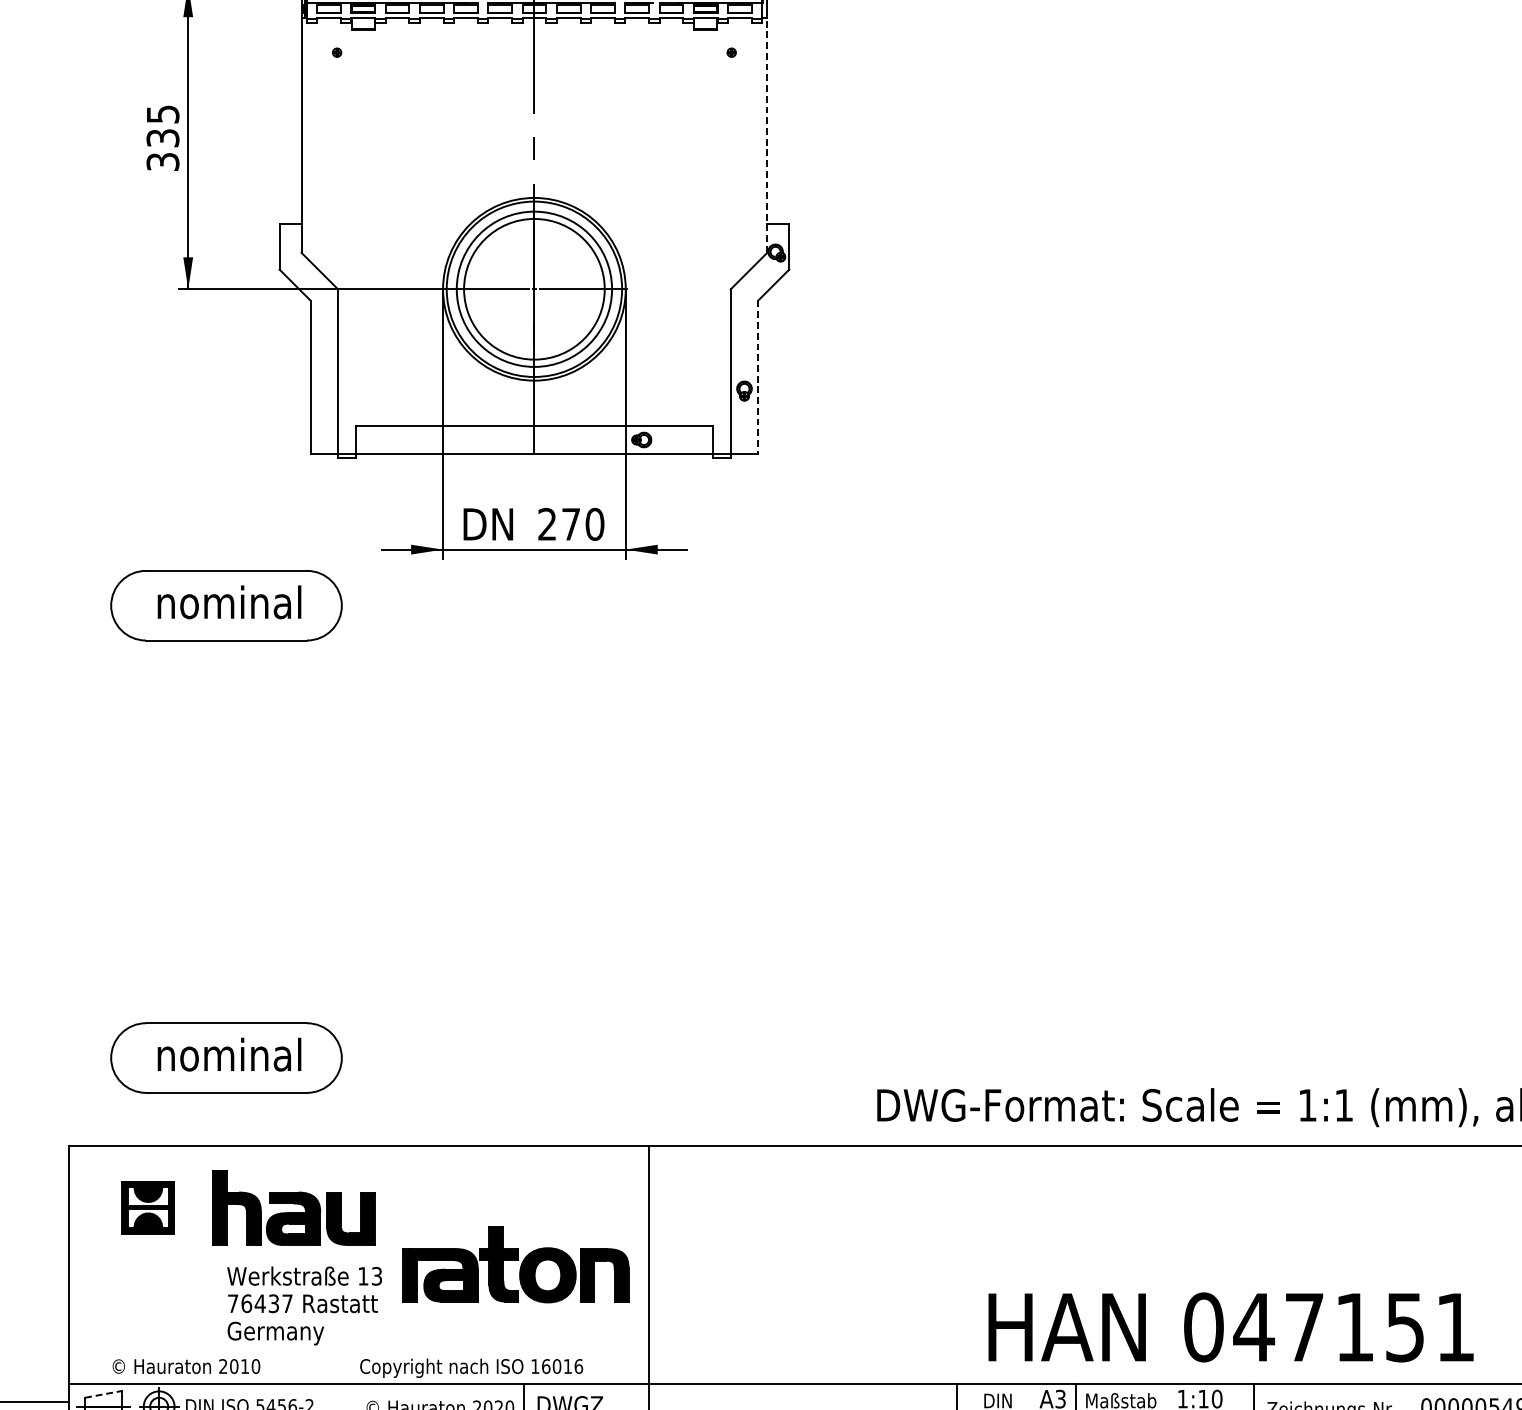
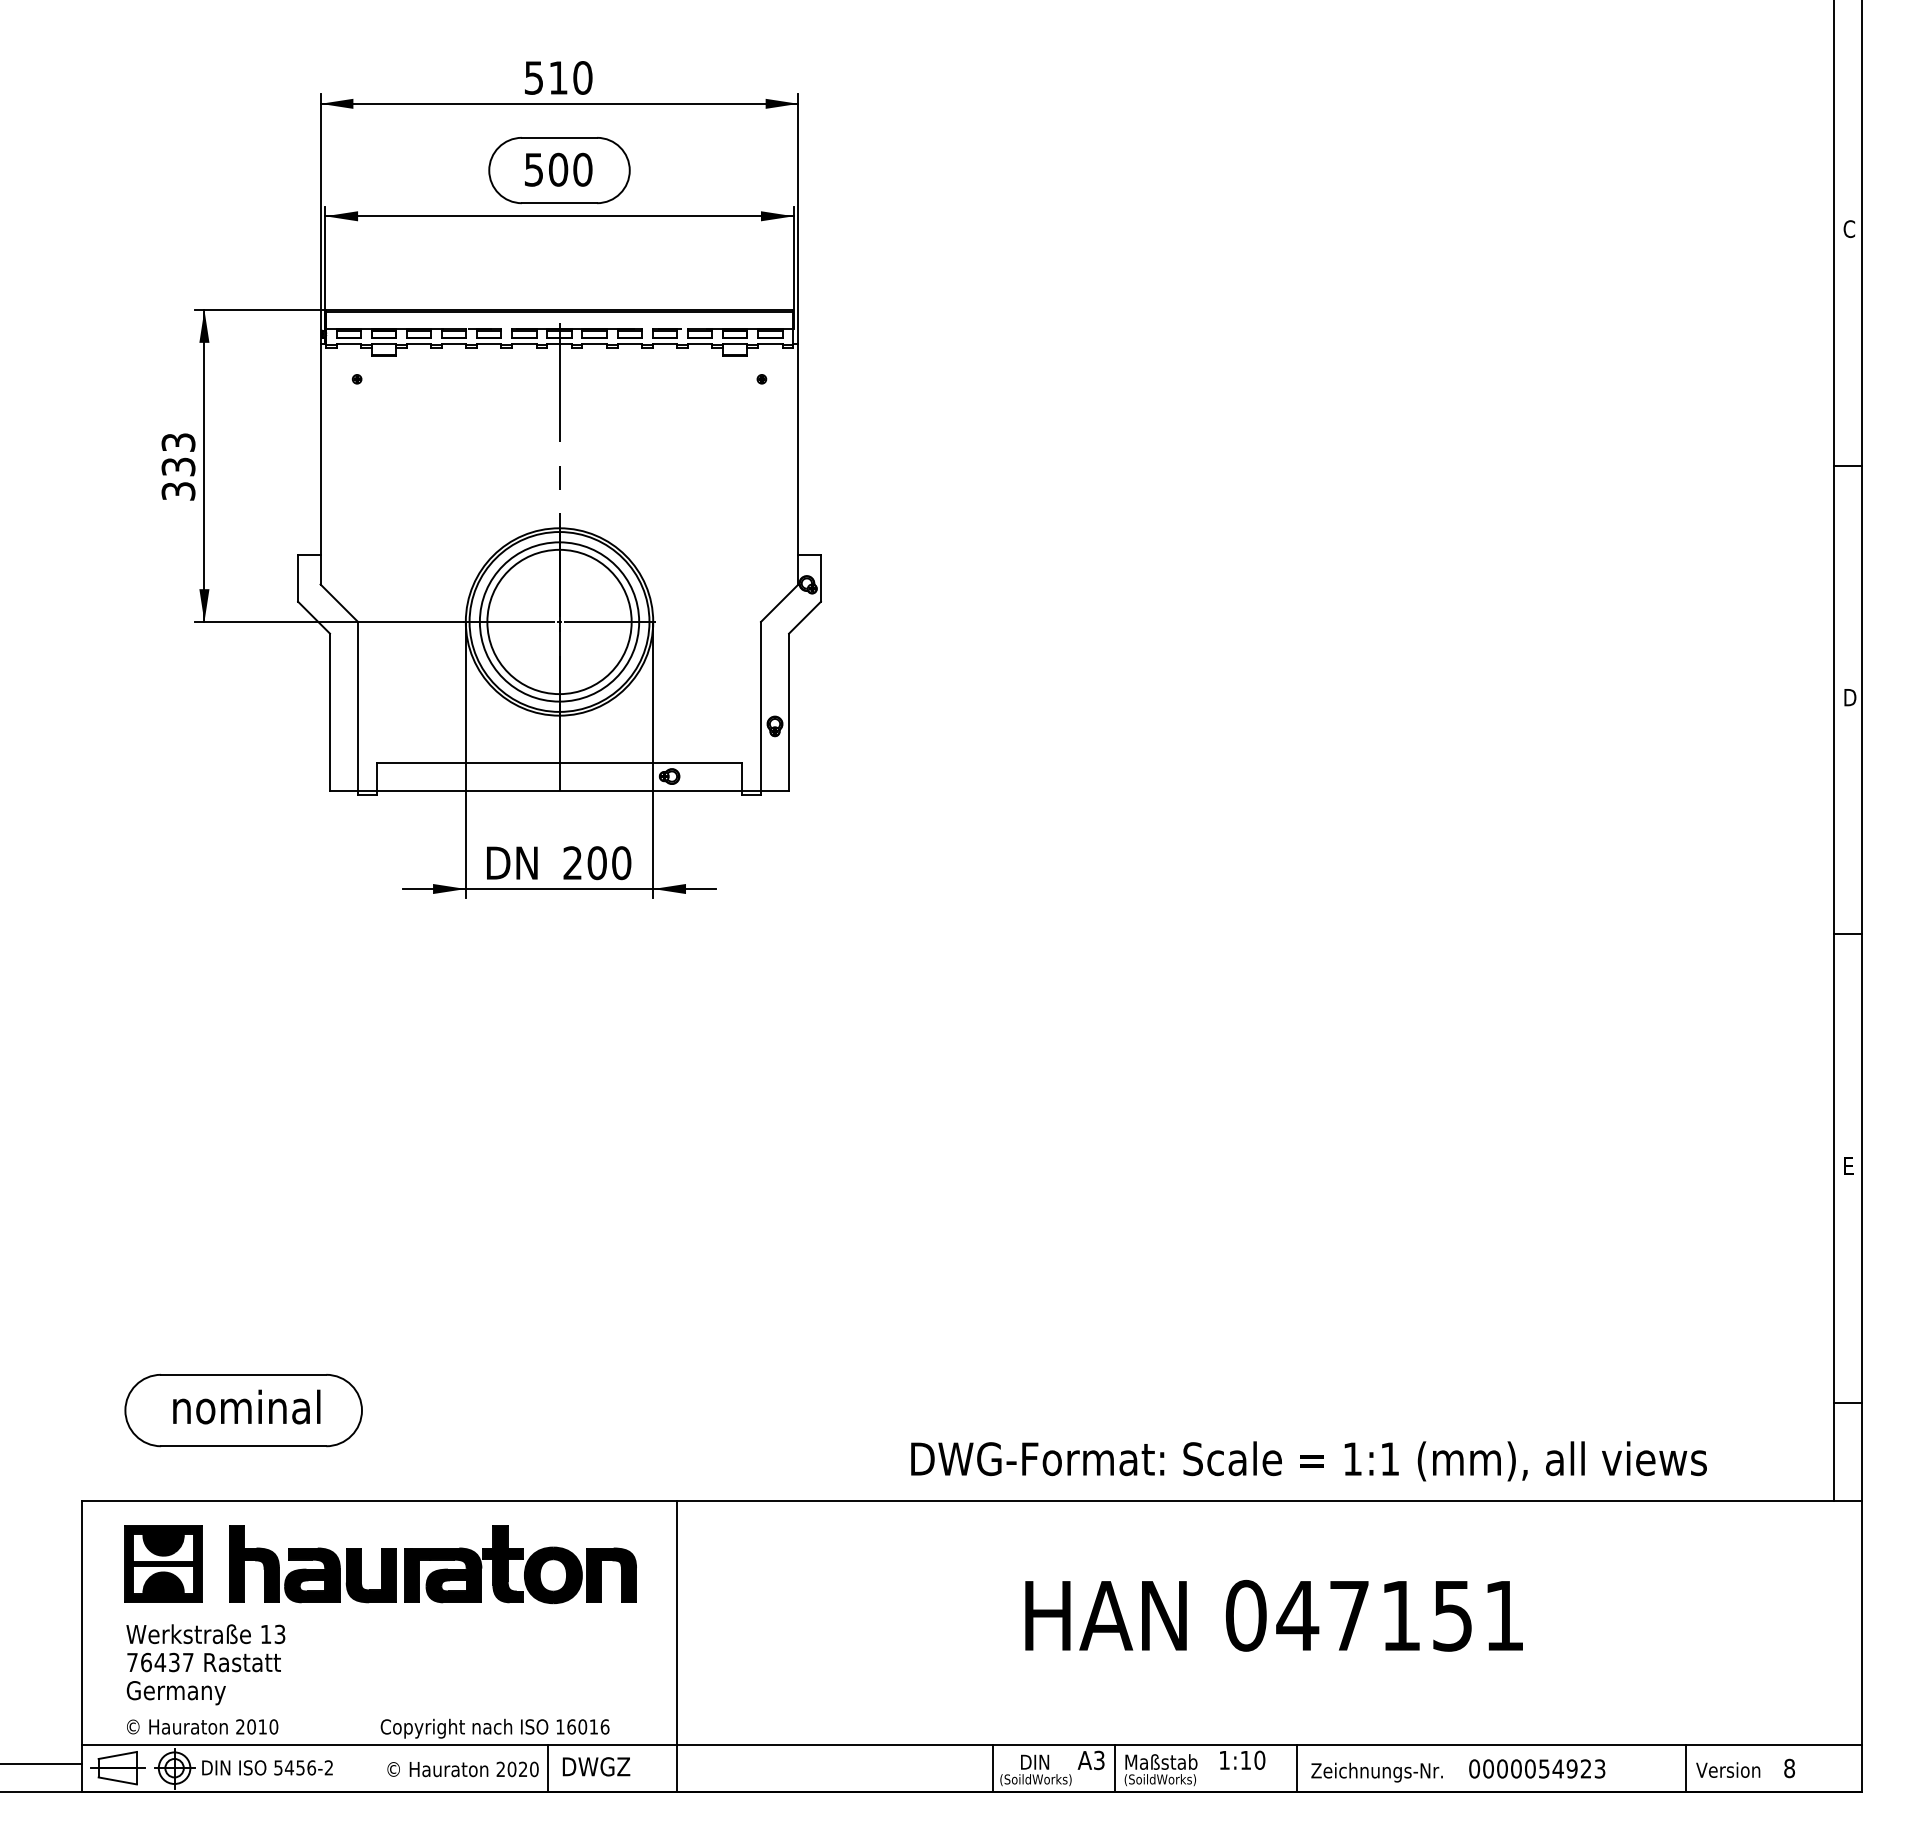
text: (161, 114) -> (177, 442), 335 -> 333
line: (767, 134) -> (798, 463), dashed -> solid
line: (758, 377) -> (789, 712), dashed -> solid
text: (570, 524) -> (596, 863), 270 -> 200
part: (226, 605) -> (243, 946), removed
part: (148, 1207) -> (163, 1563), size x1.43
part: (515, 1264) -> (520, 1564), moved
text: (304, 1305) -> (205, 1664), moved
text: (1230, 1327) -> (1273, 1615), moved
line: (104, 1394) -> (118, 1755), dashed -> solid

